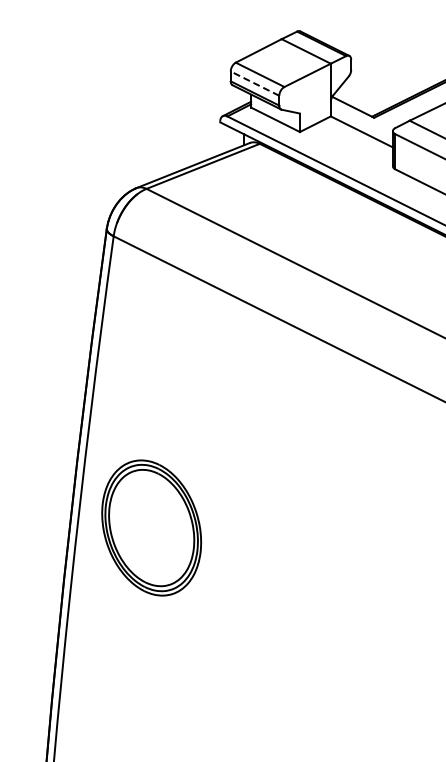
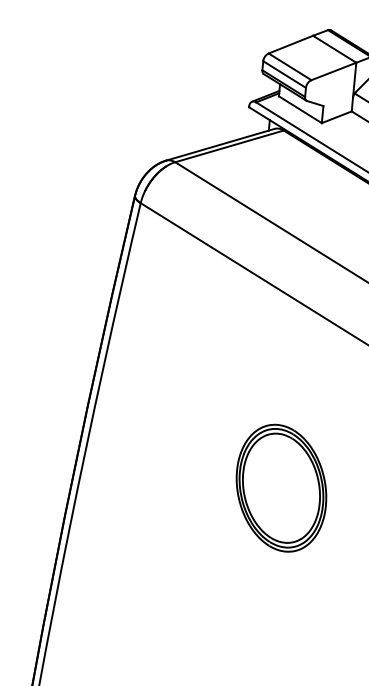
line: (254, 83) -> (284, 74), dashed -> solid
part: (151, 527) -> (281, 487), moved

